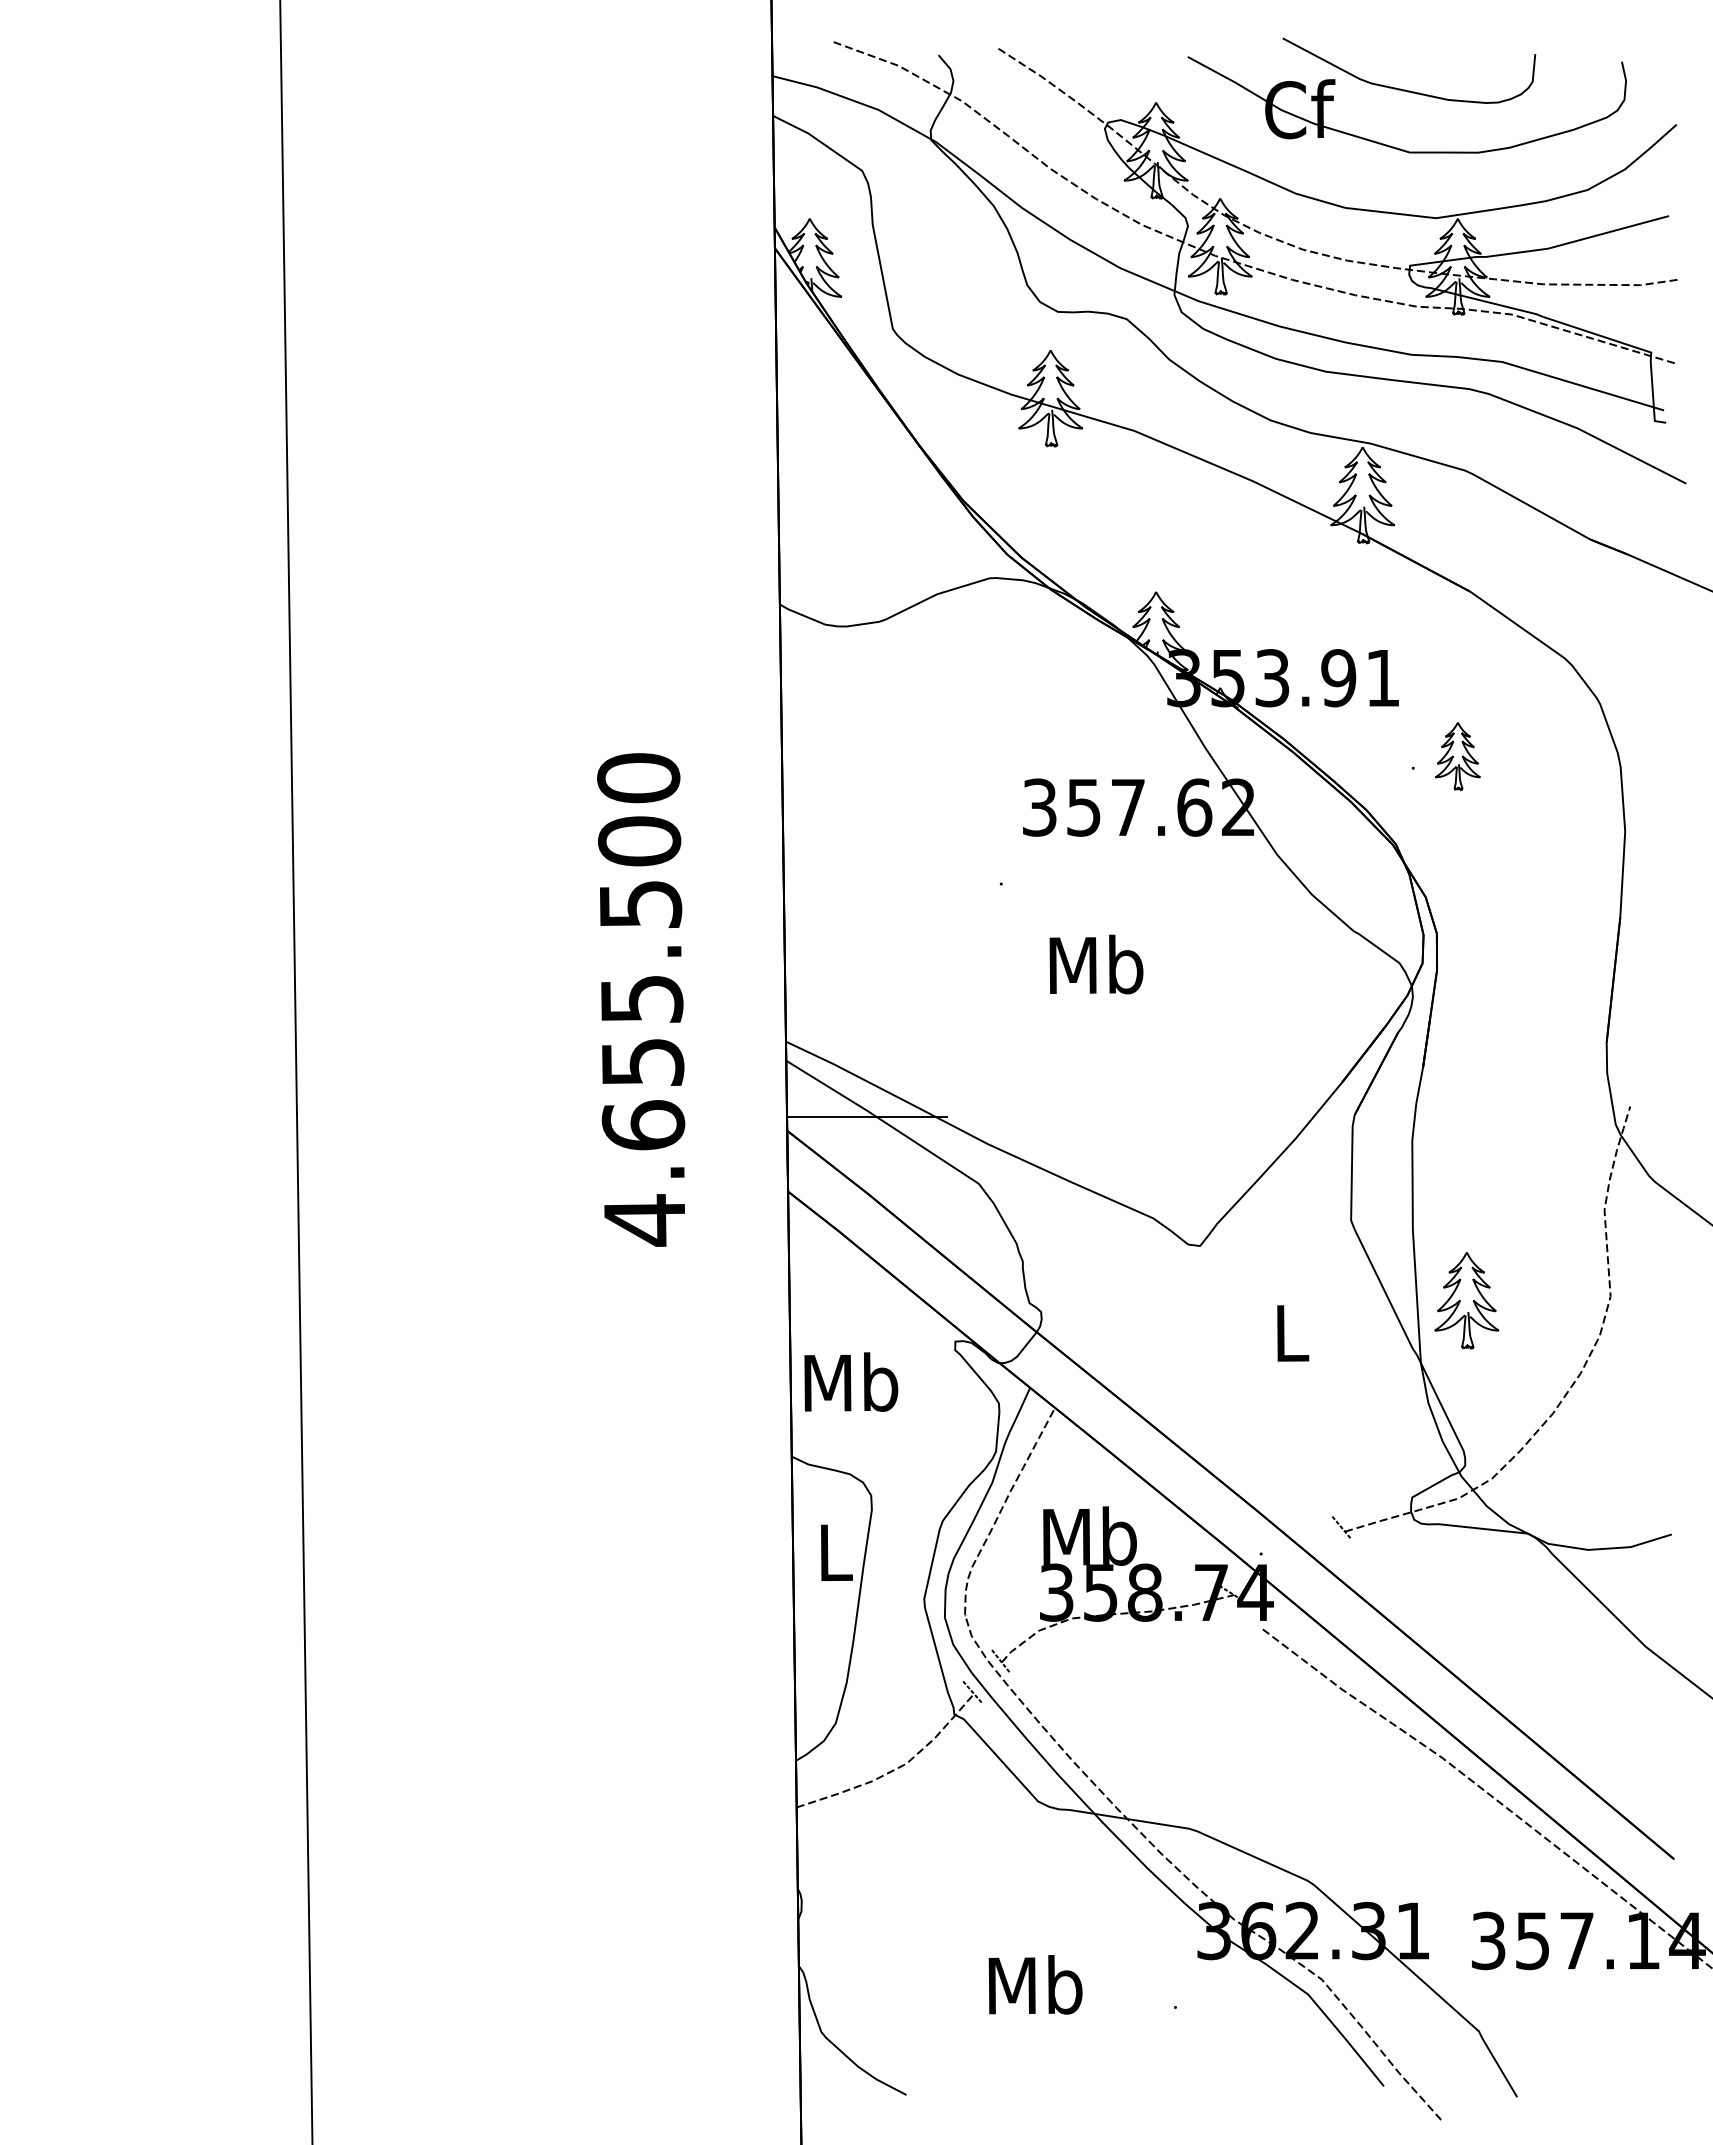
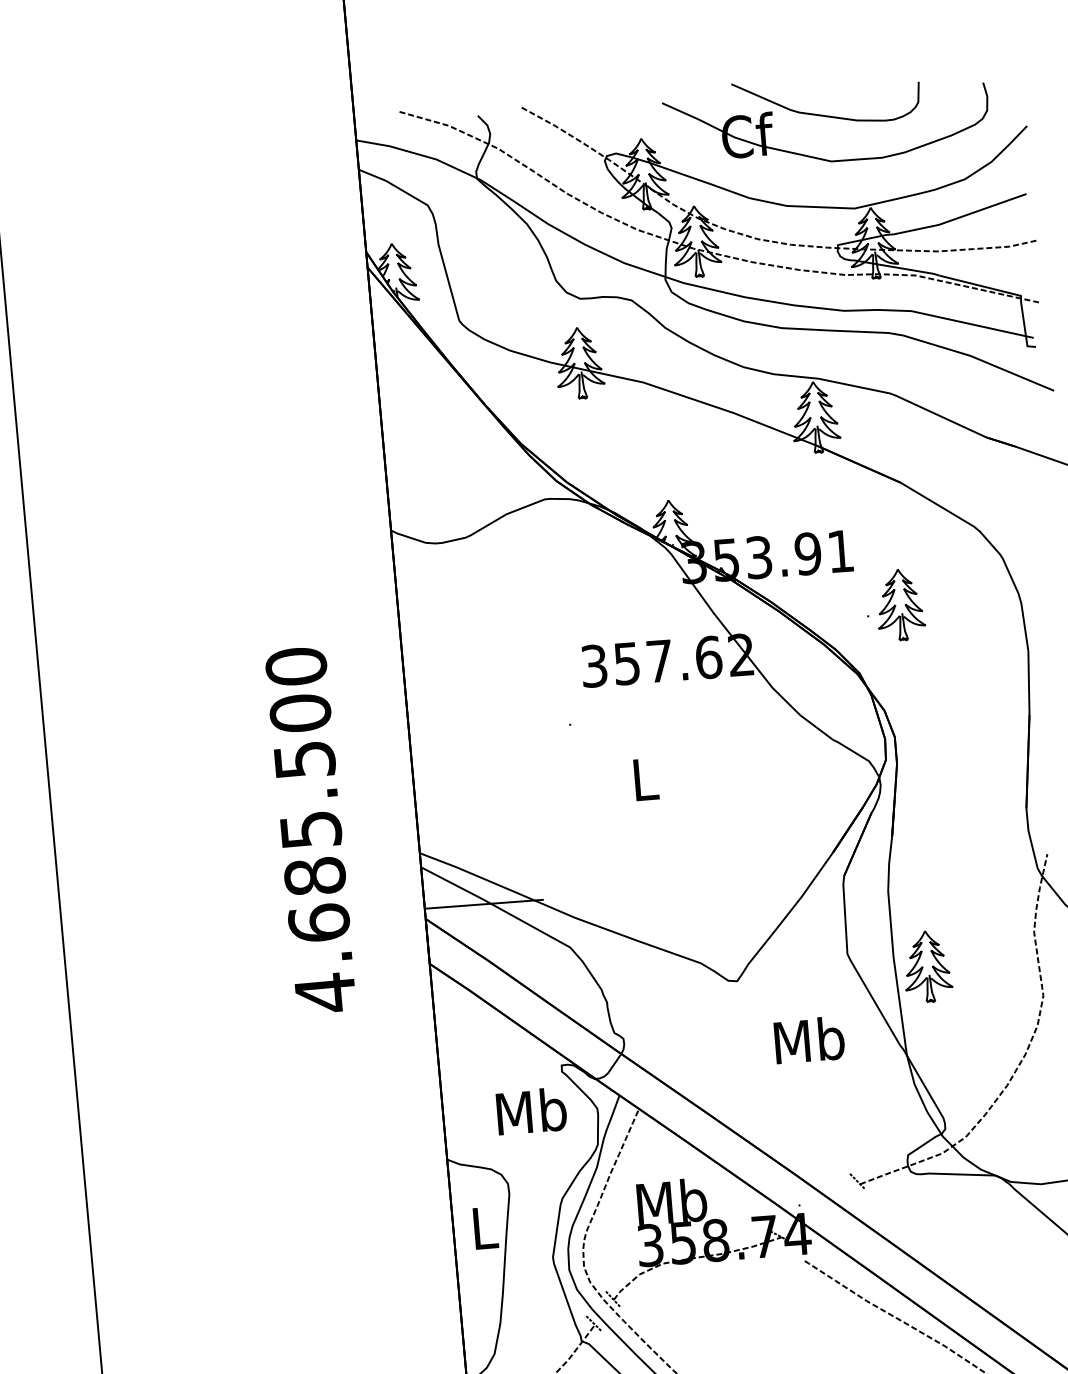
part: (1457, 756) -> (900, 605), size x1.43
text: (1096, 964) -> (645, 778), Mb -> L
text: (642, 1061) -> (314, 875), 4.655.500 -> 4.685.500
part: (1466, 1300) -> (927, 966), moved
text: (1291, 1332) -> (809, 1040), L -> Mb
text: (851, 1381) -> (531, 1110), moved

